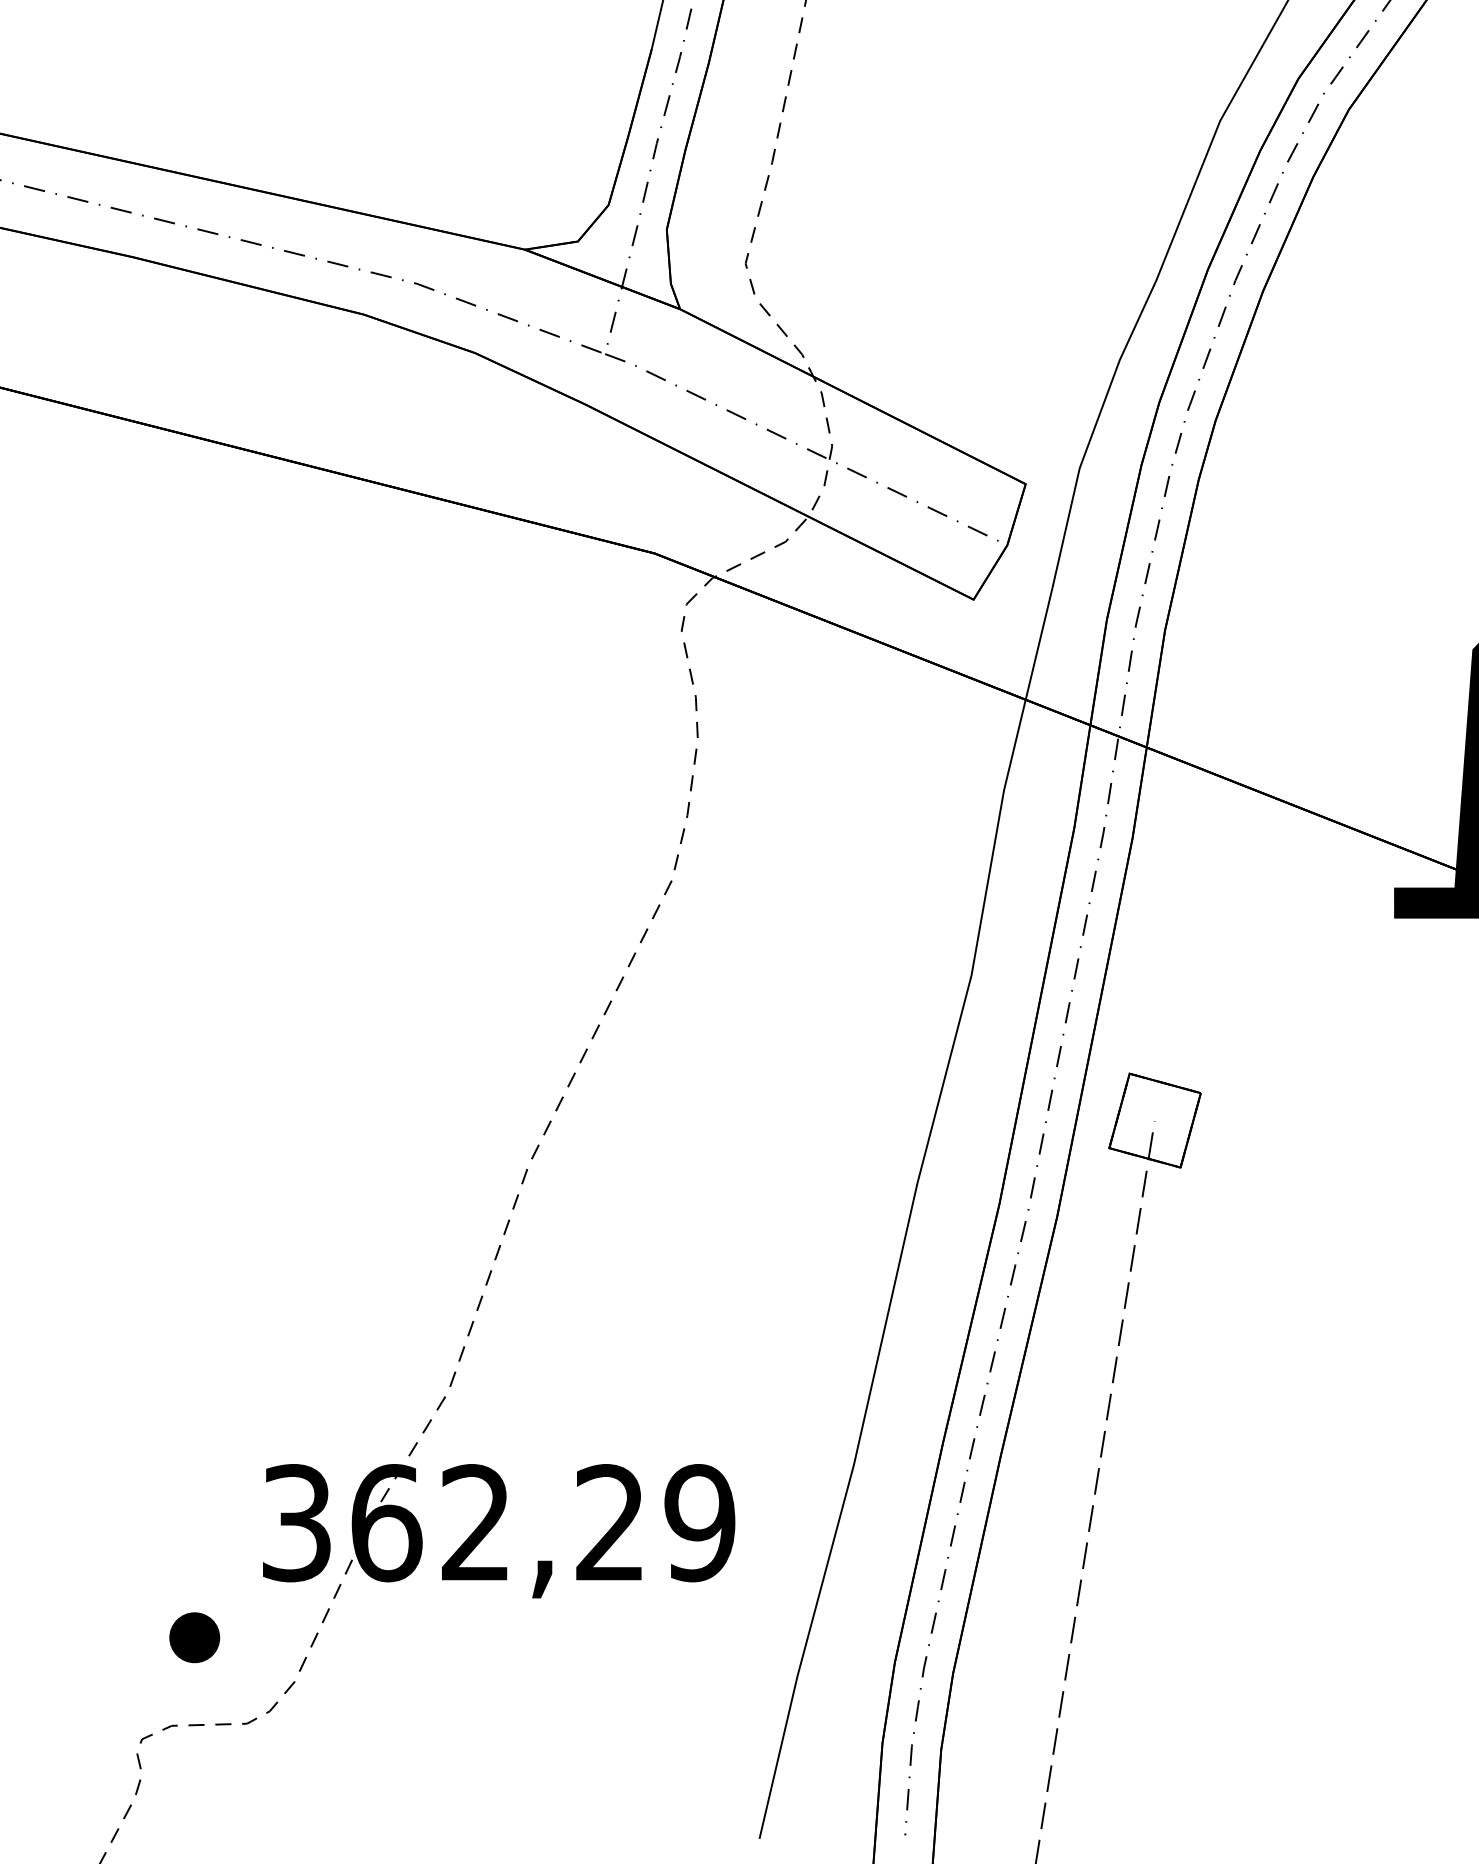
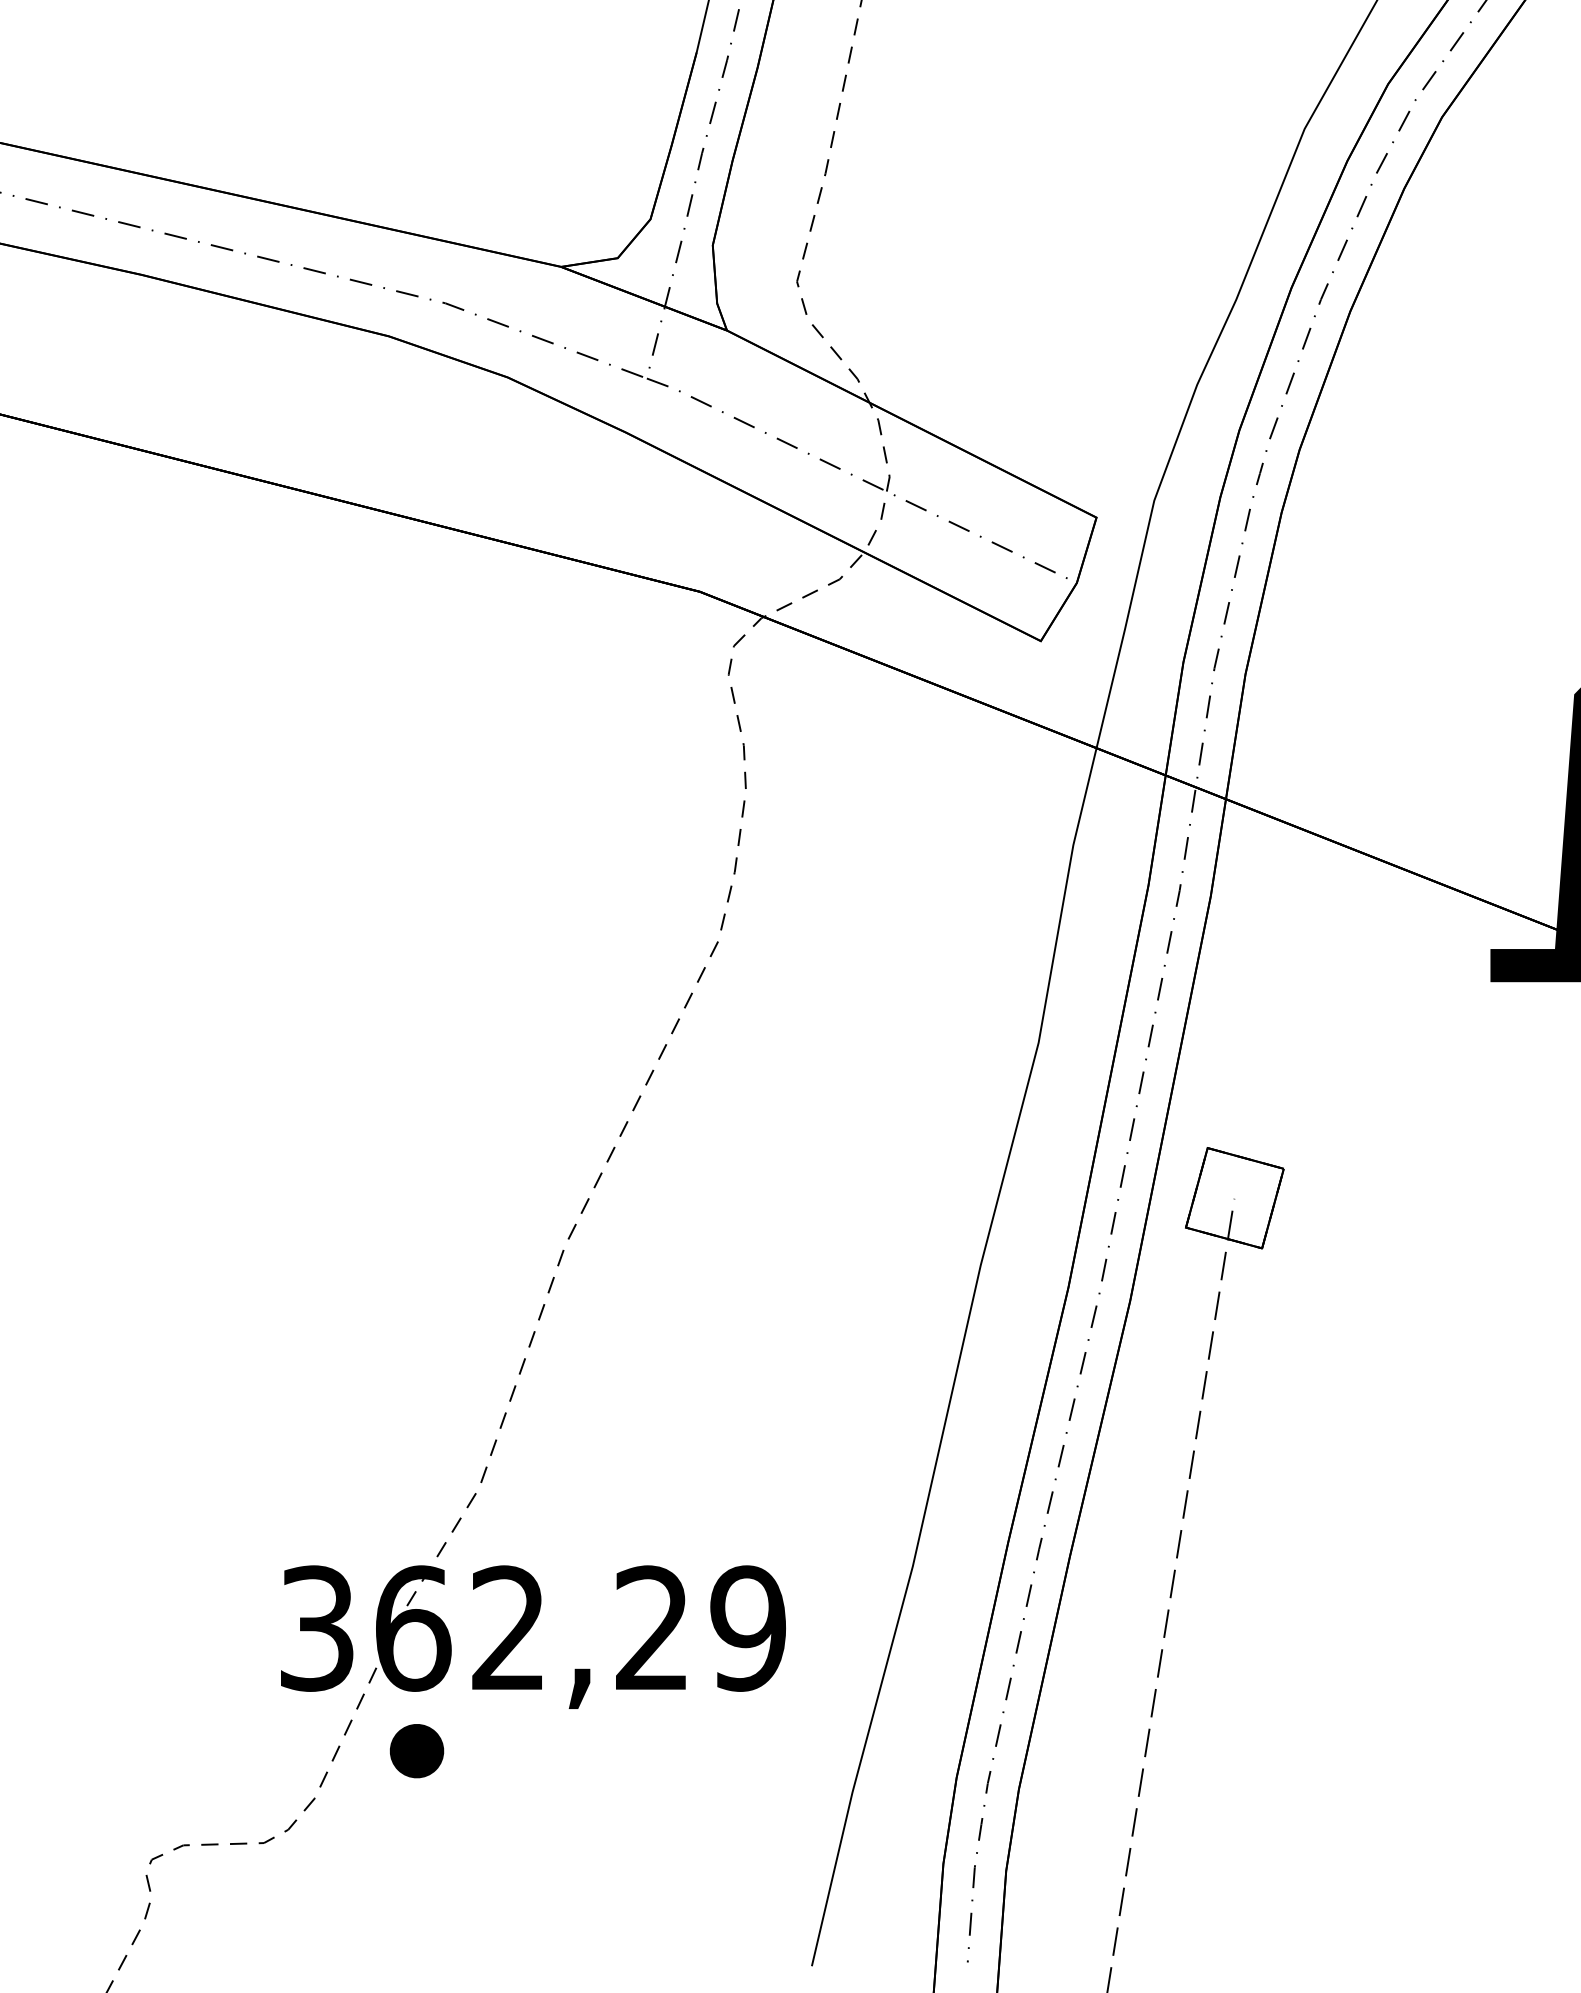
part: (194, 1638) -> (416, 1751), moved

